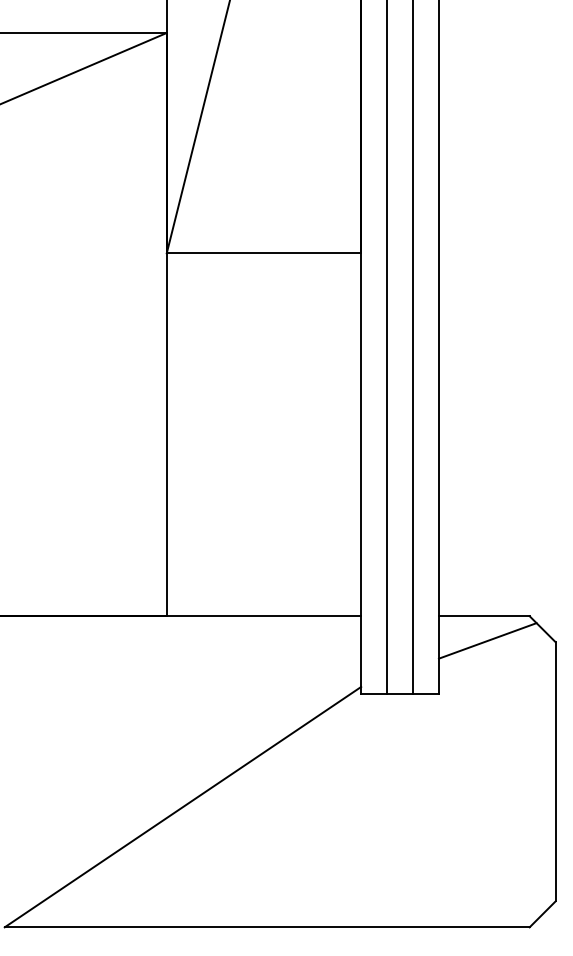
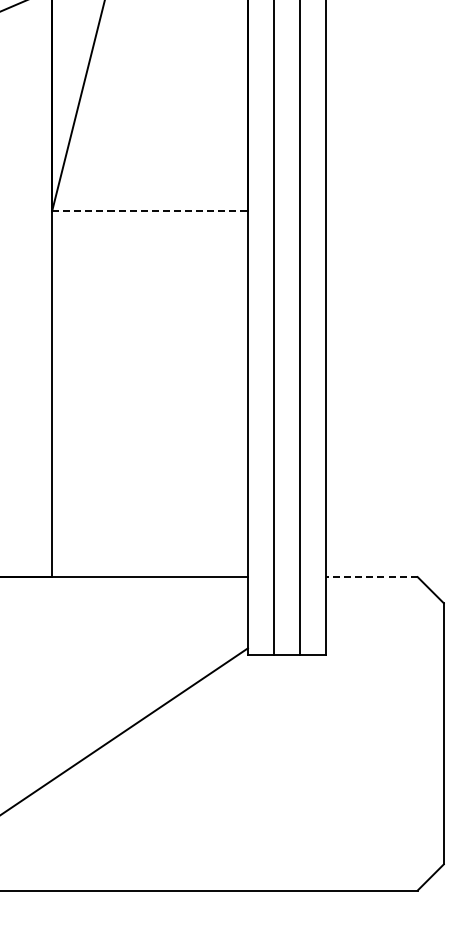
line: (264, 253) -> (150, 211), solid -> dashed
line: (483, 616) -> (371, 577), solid -> dashed
line: (487, 640) -> (375, 601), removed

